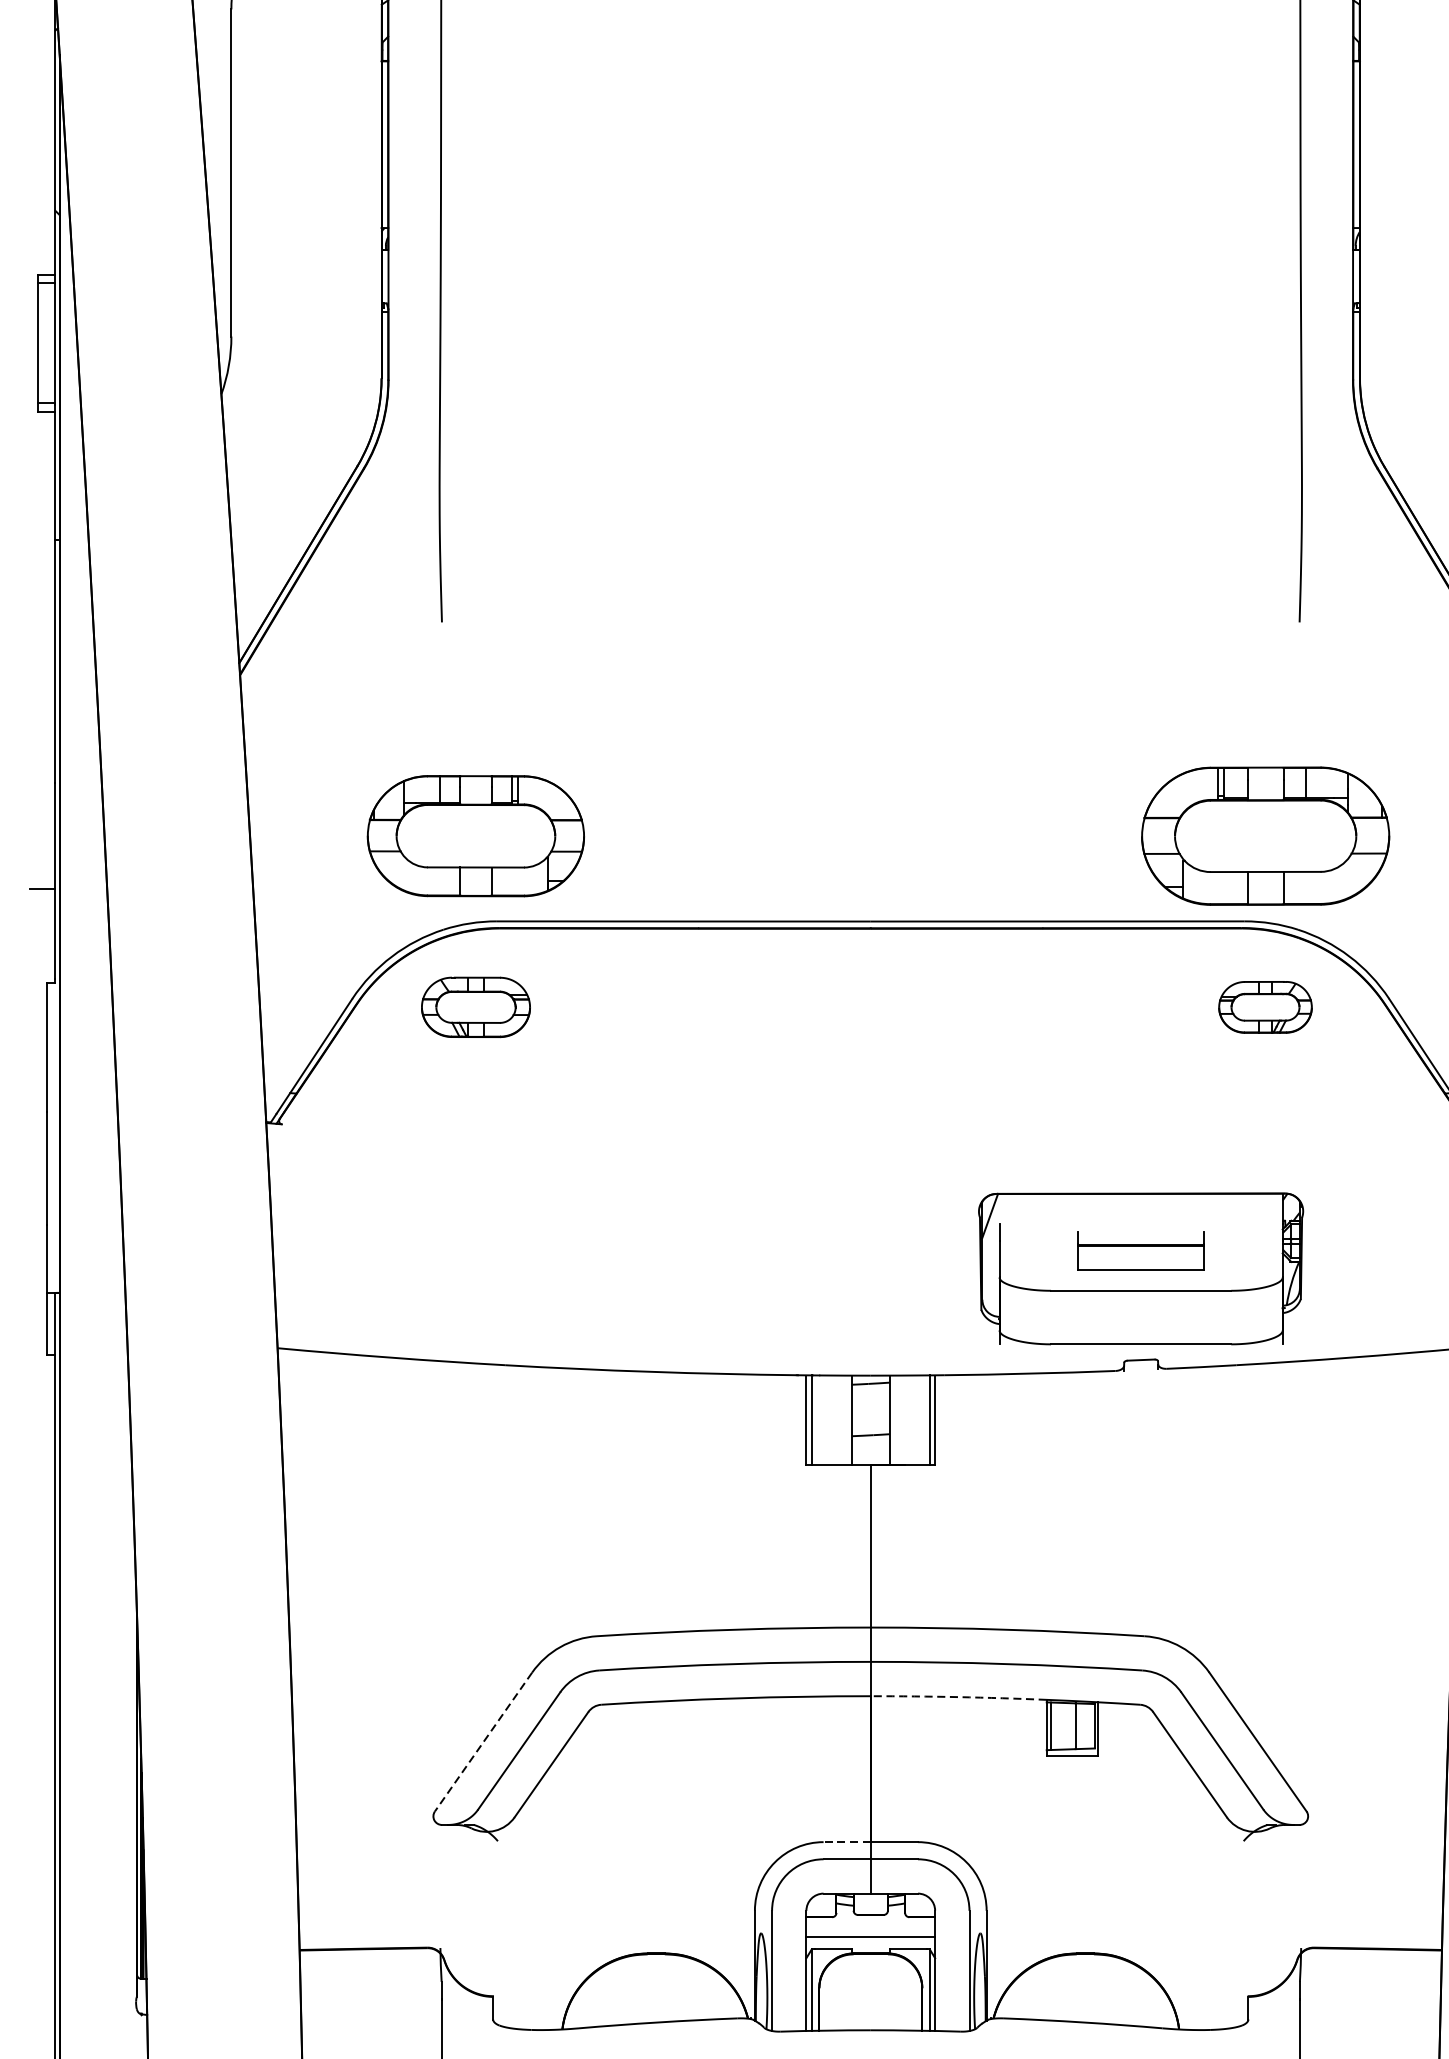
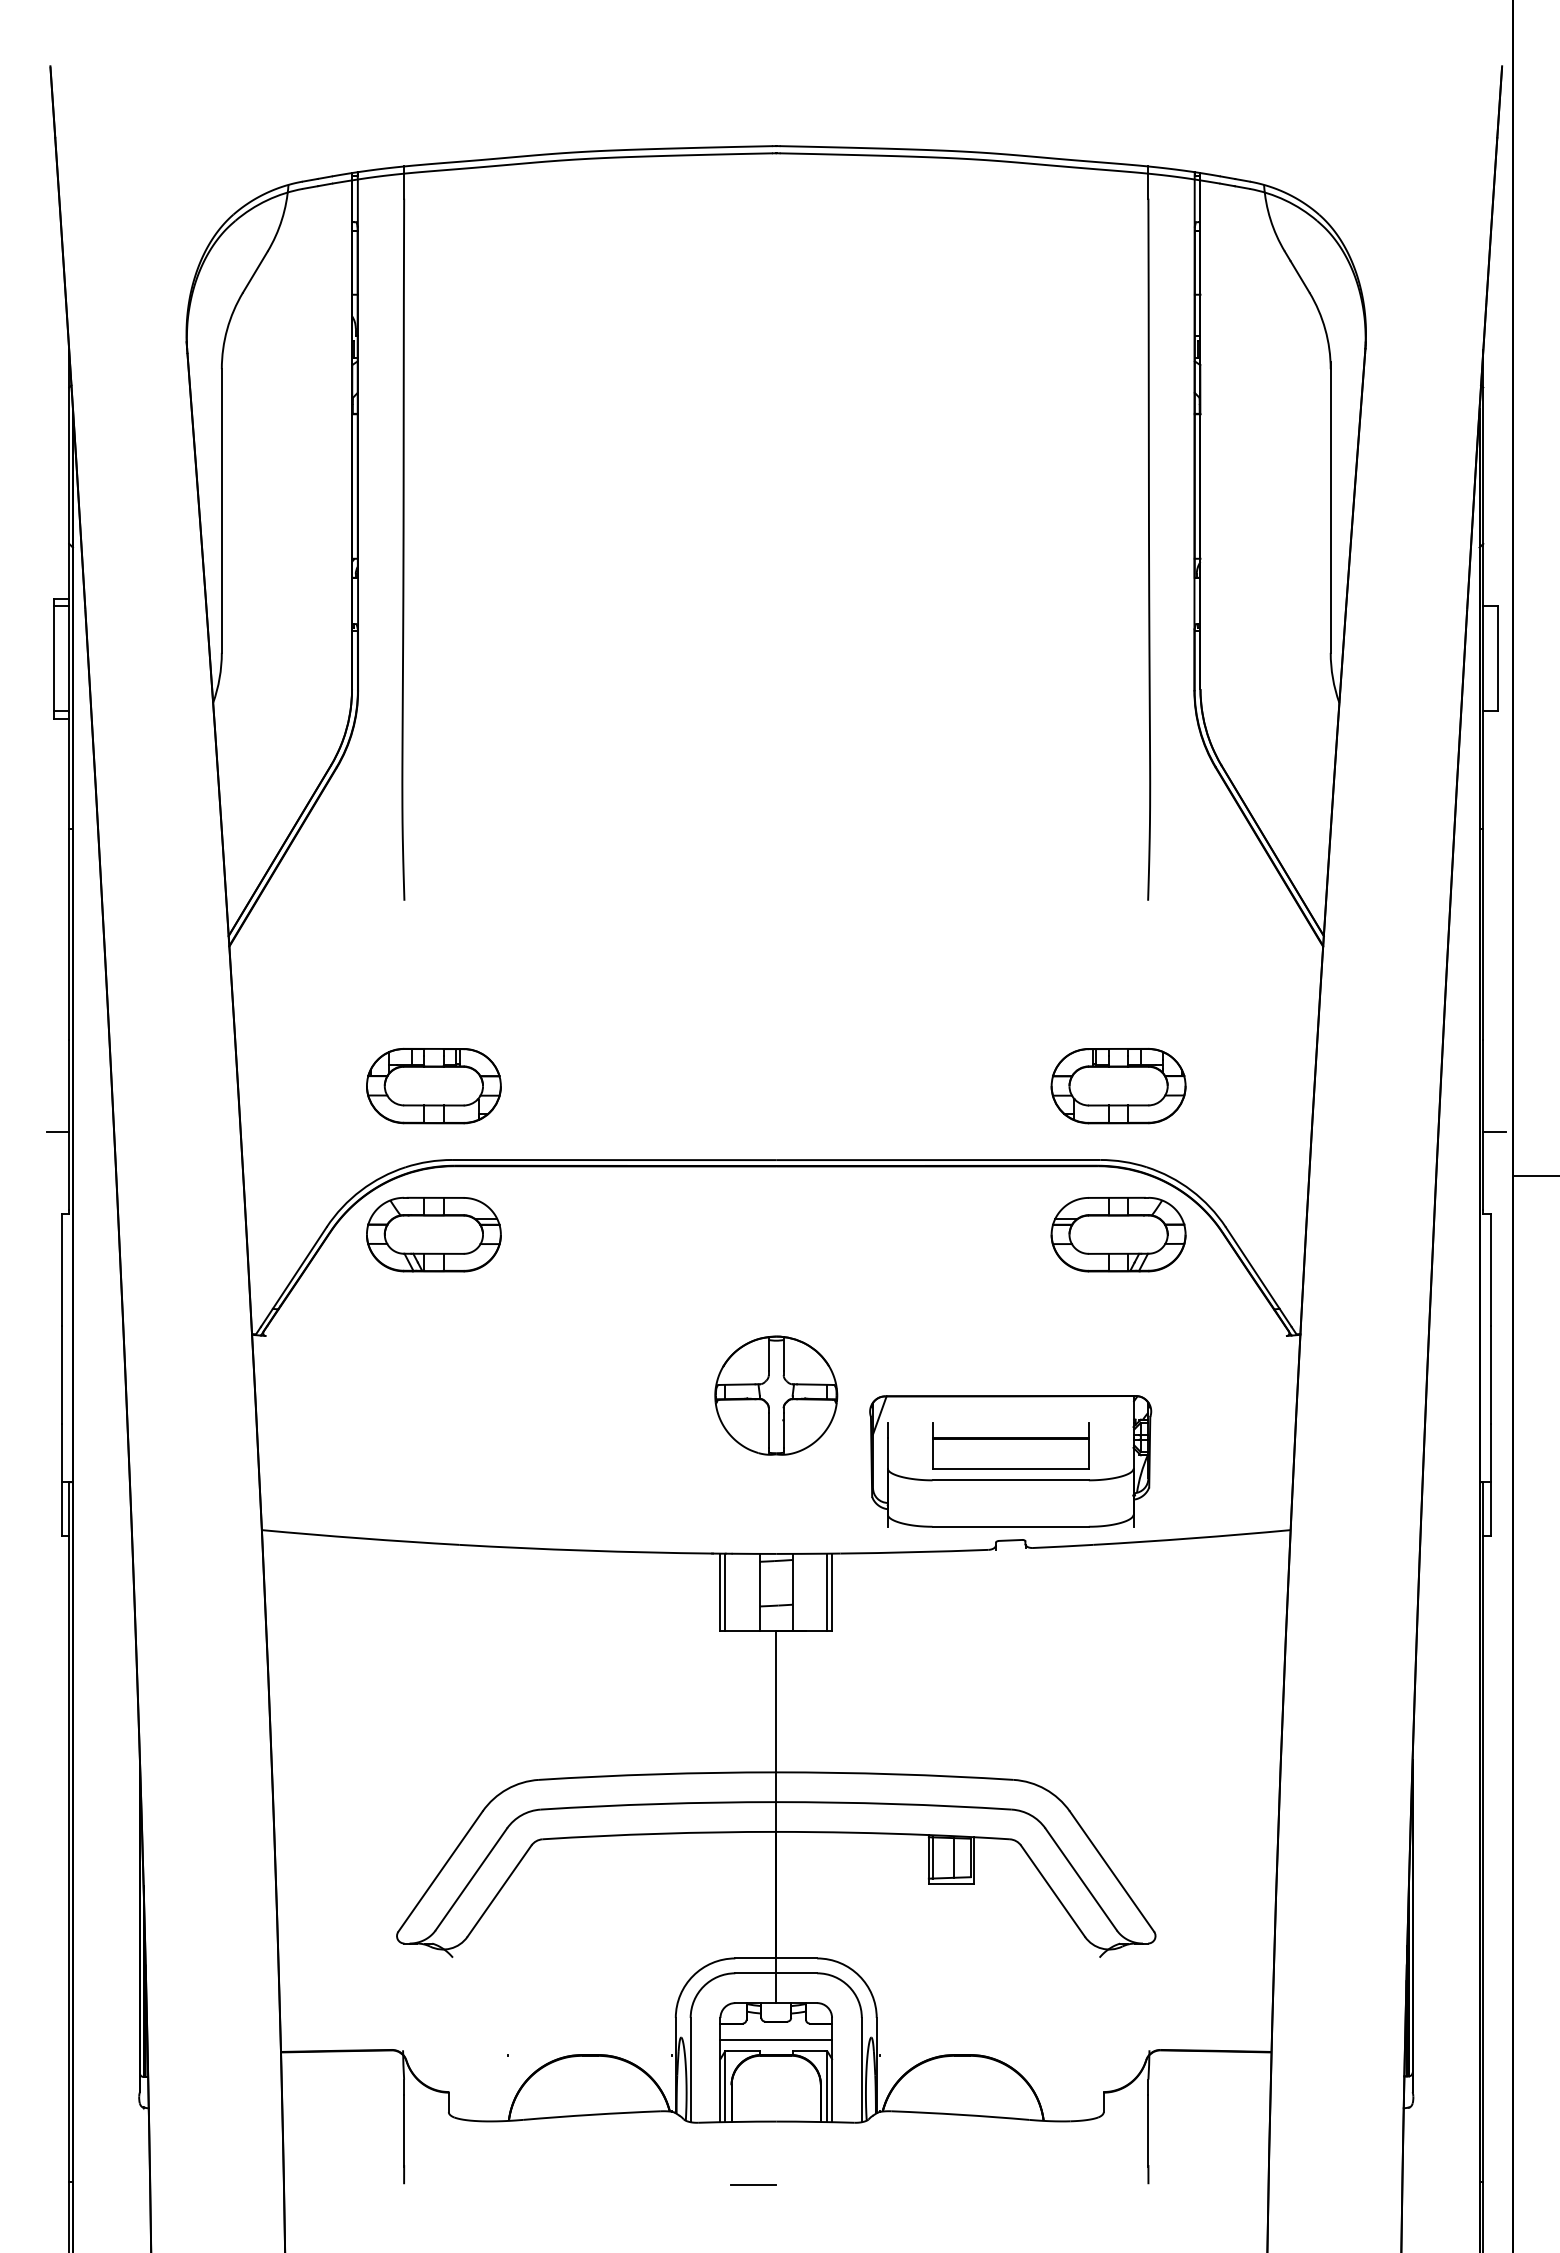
part: (475, 835) -> (433, 1085), size x0.71
part: (1265, 835) -> (1118, 1085), size x0.62
part: (475, 1007) -> (433, 1234), size x1.43
part: (1265, 1007) -> (1118, 1234), size x1.67
part: (871, 1192) -> (776, 1395), added
part: (1140, 1250) -> (1010, 1445), size x1.43
arc: (958, 1696) -> (852, 1832), dashed -> solid
line: (483, 1743) -> (440, 1872), dashed -> solid
line: (846, 1842) -> (755, 1958), dashed -> solid

